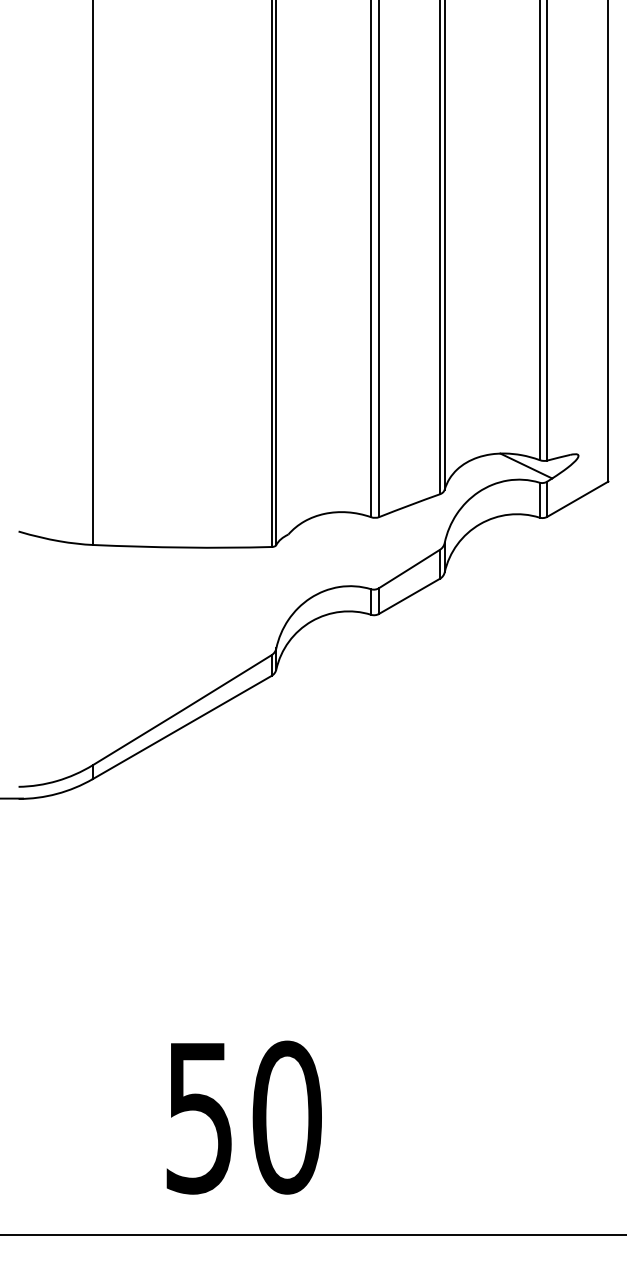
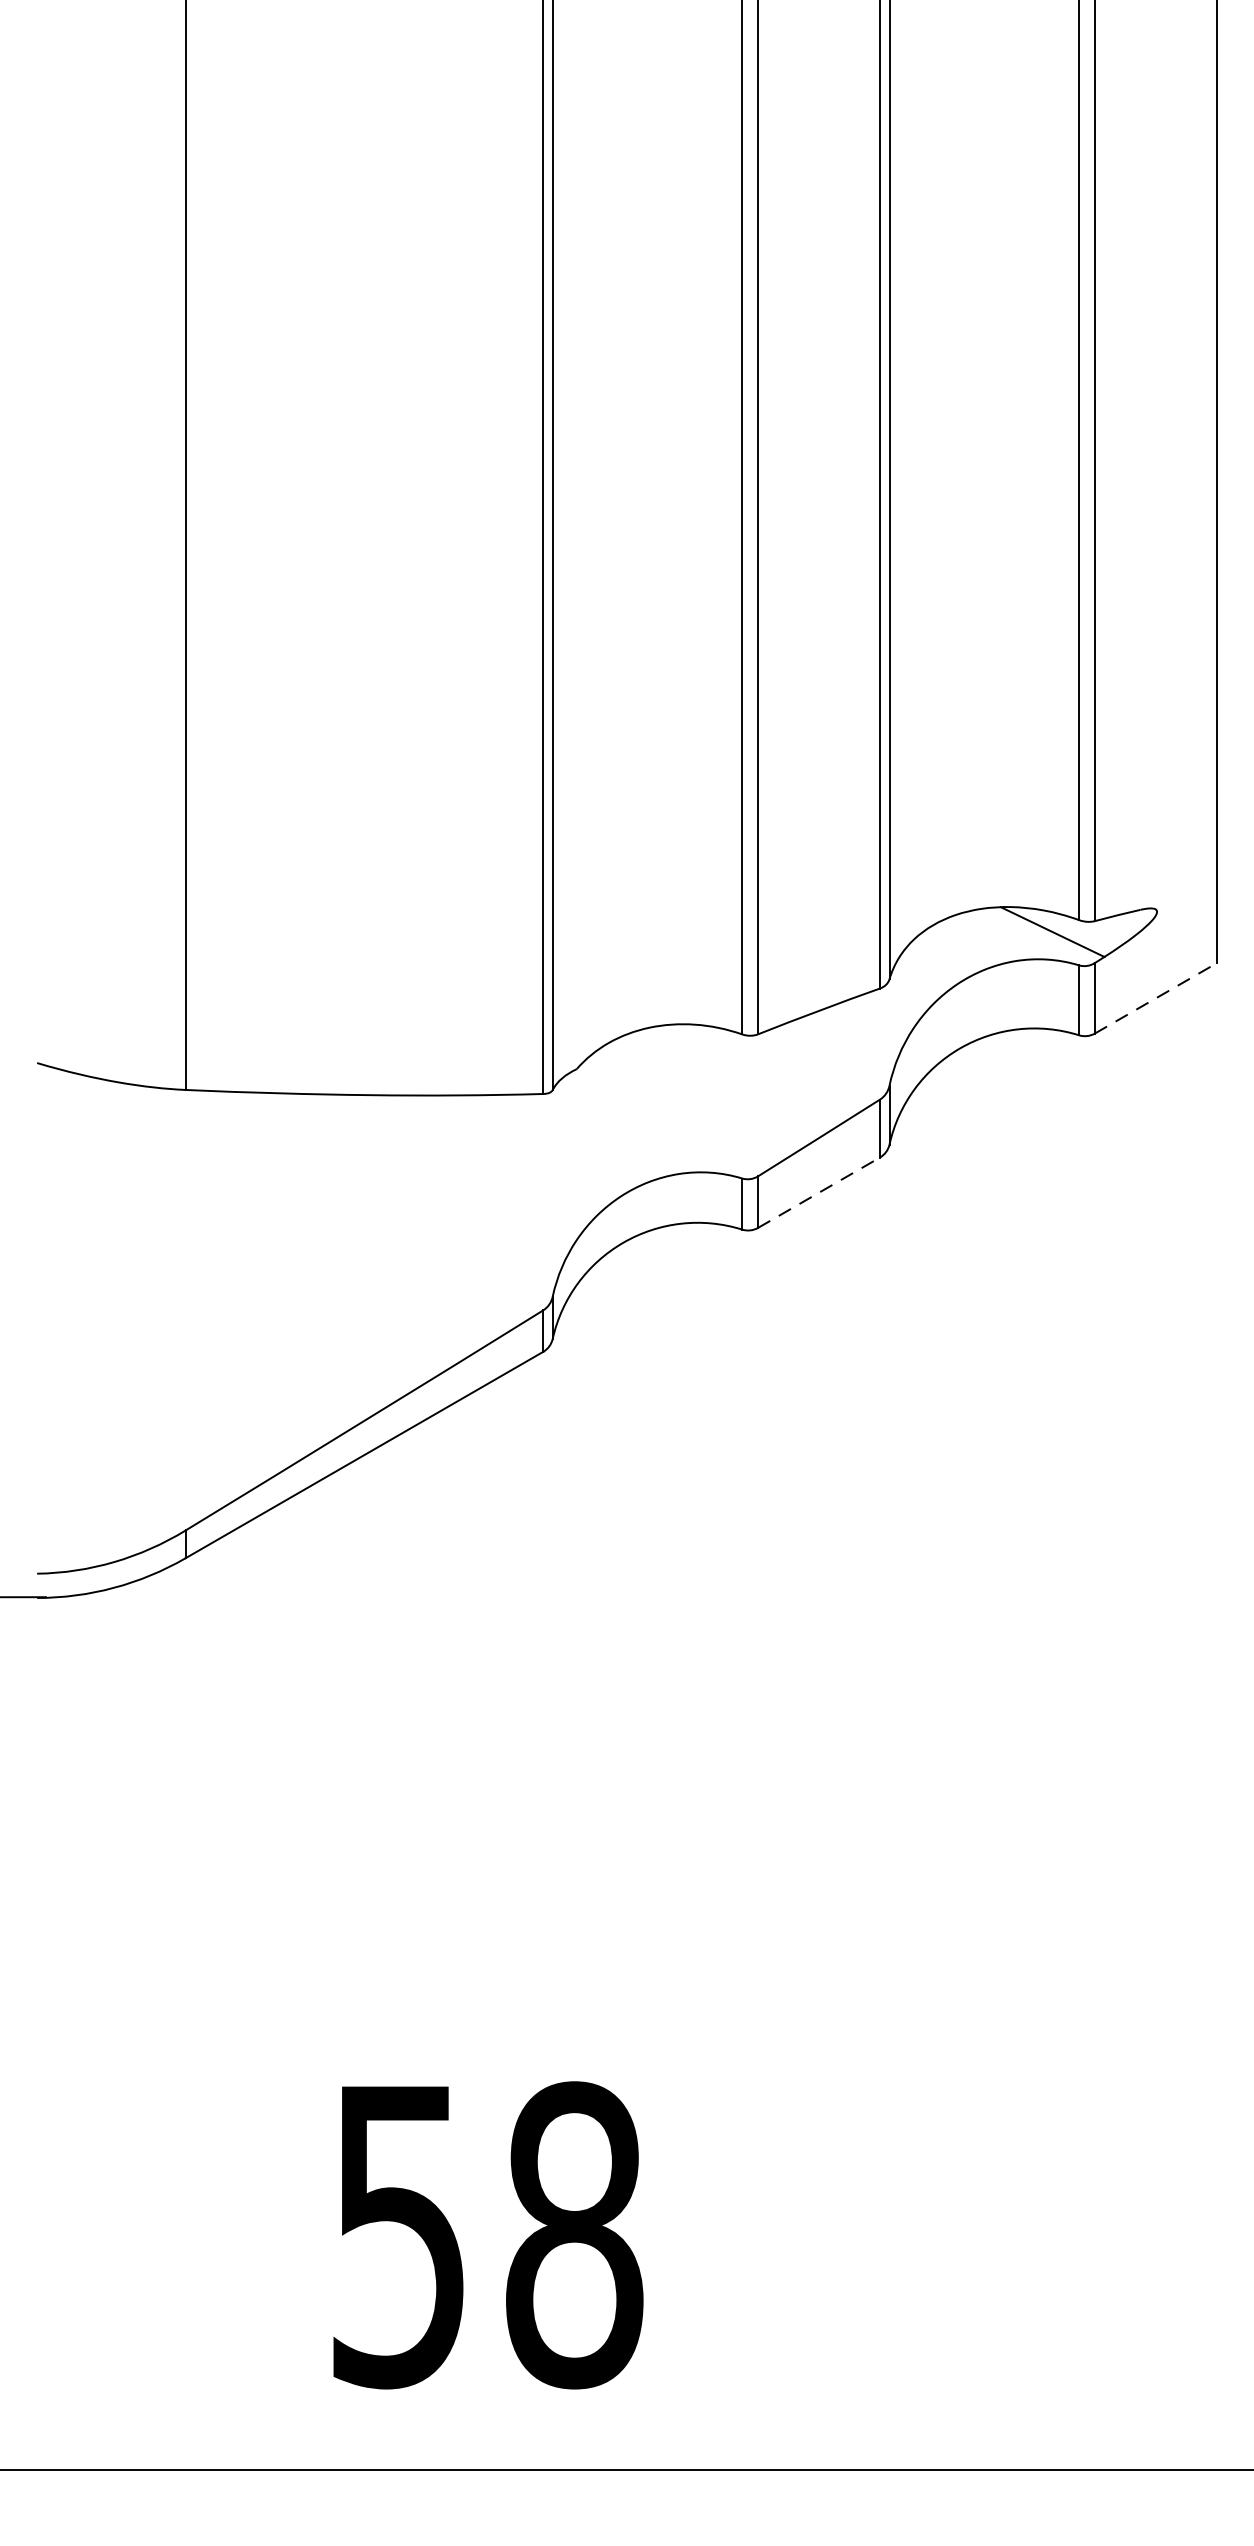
line: (578, 498) -> (1157, 996), solid -> dashed
line: (409, 596) -> (819, 1192), solid -> dashed
text: (286, 1117) -> (572, 2235), 50 -> 58

